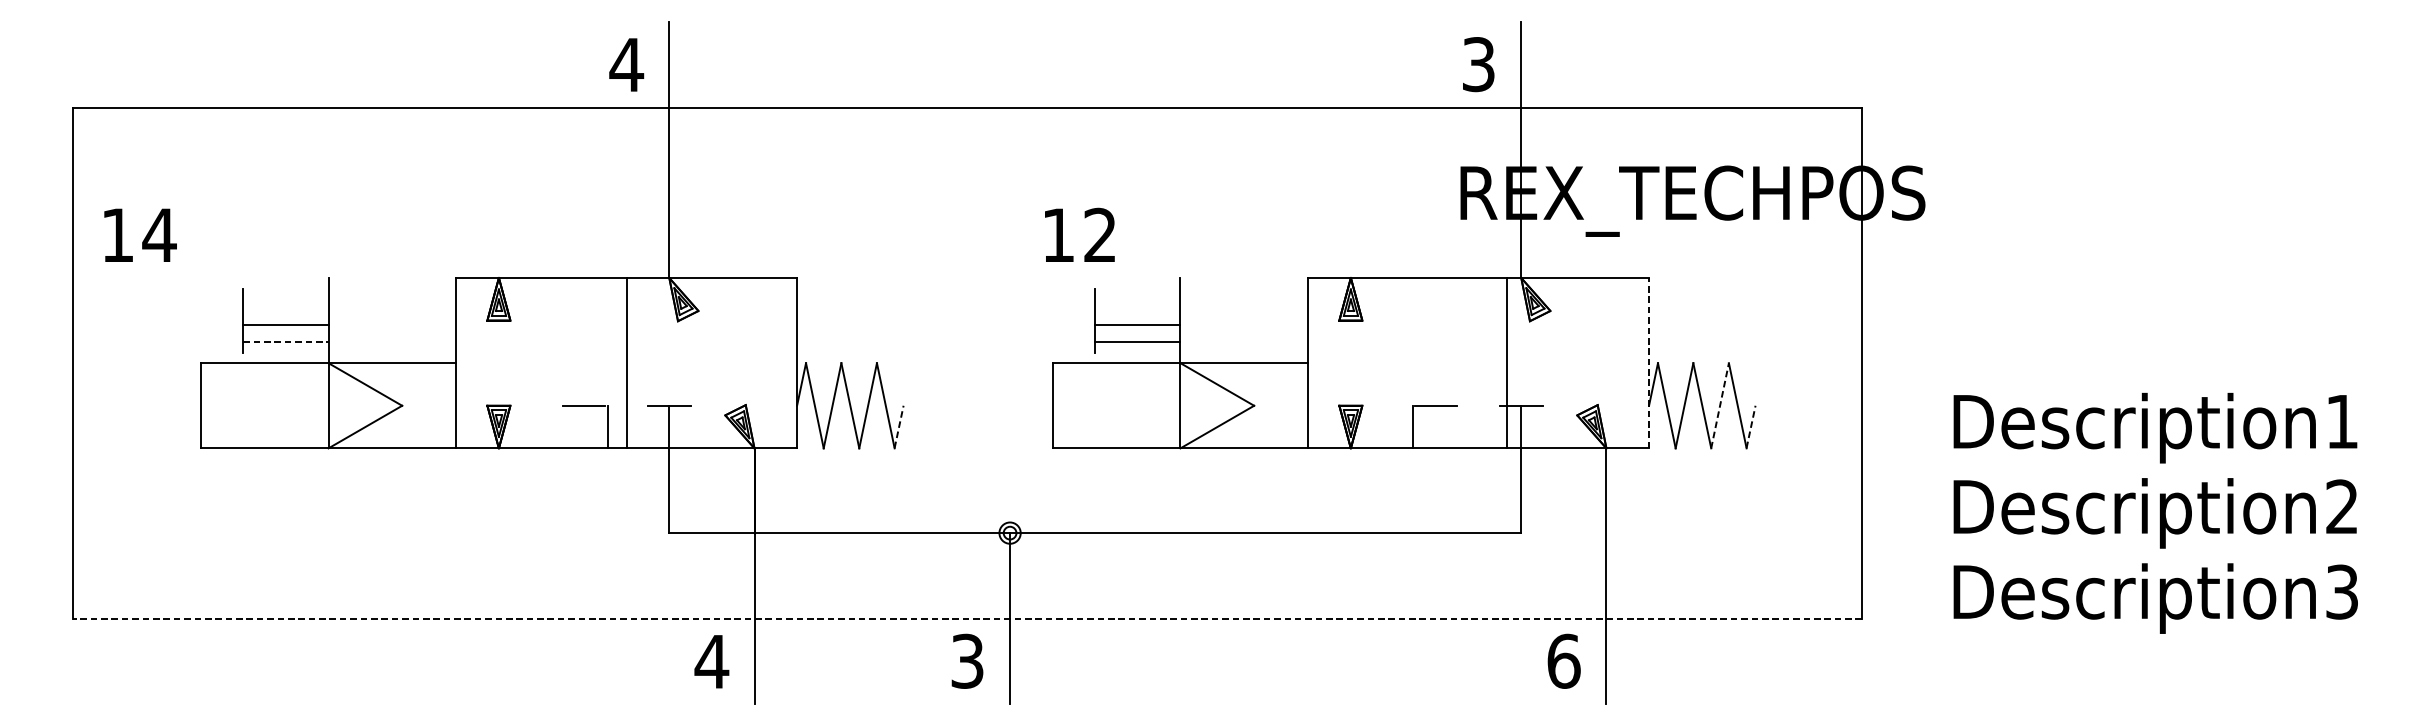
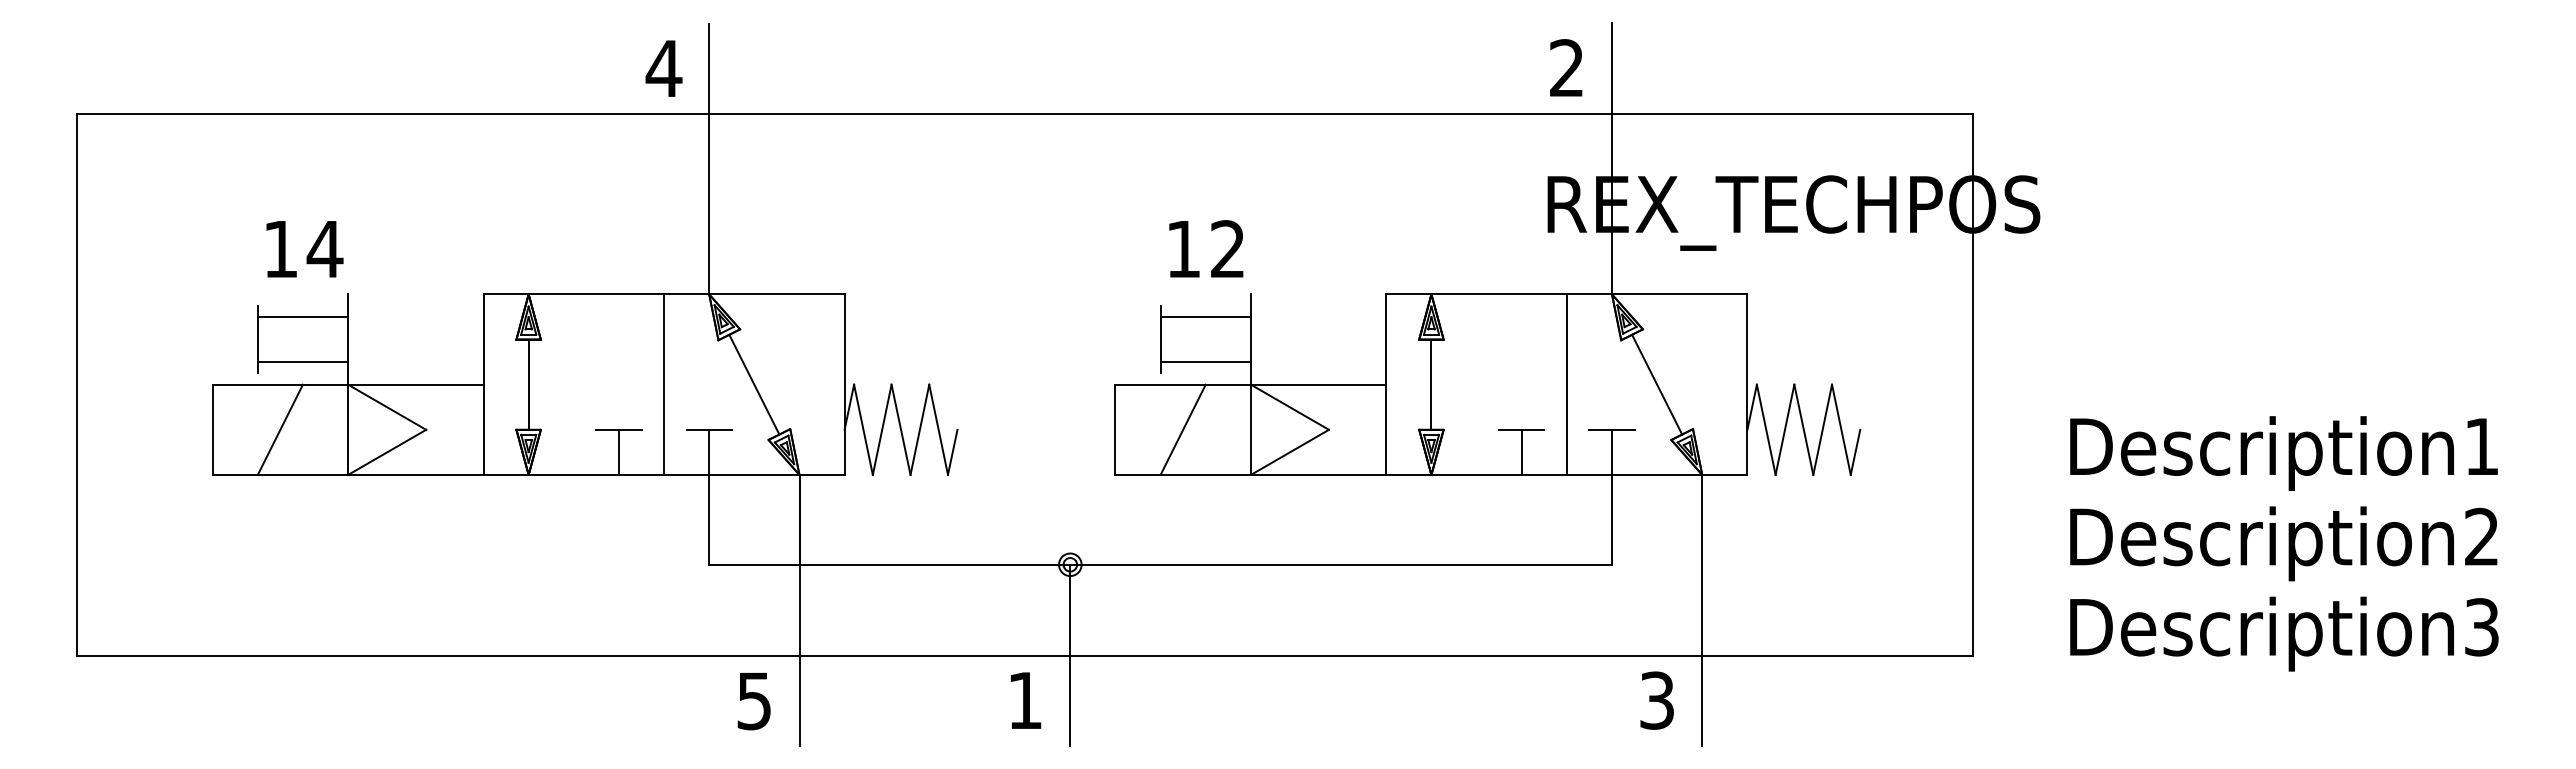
text: (1478, 64) -> (1566, 68), 3 -> 2
text: (1080, 234) -> (1206, 248), moved
text: (140, 235) -> (304, 249), moved
line: (285, 324) -> (302, 316), moved
line: (1137, 324) -> (1205, 316), moved
line: (286, 342) -> (303, 362), dashed -> solid
line: (498, 363) -> (528, 384), added
line: (712, 363) -> (754, 384), added
line: (1350, 363) -> (1431, 384), added
line: (1506, 363) -> (1566, 384), moved
line: (1564, 363) -> (1657, 384), added
line: (1649, 363) -> (1747, 384), dashed -> solid
line: (263, 405) -> (279, 429), added
line: (1115, 405) -> (1182, 429), added
line: (1719, 405) -> (1822, 429), dashed -> solid
line: (607, 426) -> (618, 451), moved
line: (1413, 426) -> (1521, 451), moved
line: (898, 427) -> (952, 452), dashed -> solid
line: (1751, 427) -> (1855, 452), dashed -> solid
line: (967, 618) -> (1025, 655), dashed -> solid
text: (966, 661) -> (1024, 700), 3 -> 1
text: (1564, 661) -> (1657, 700), 6 -> 3
text: (711, 662) -> (753, 701), 4 -> 5

